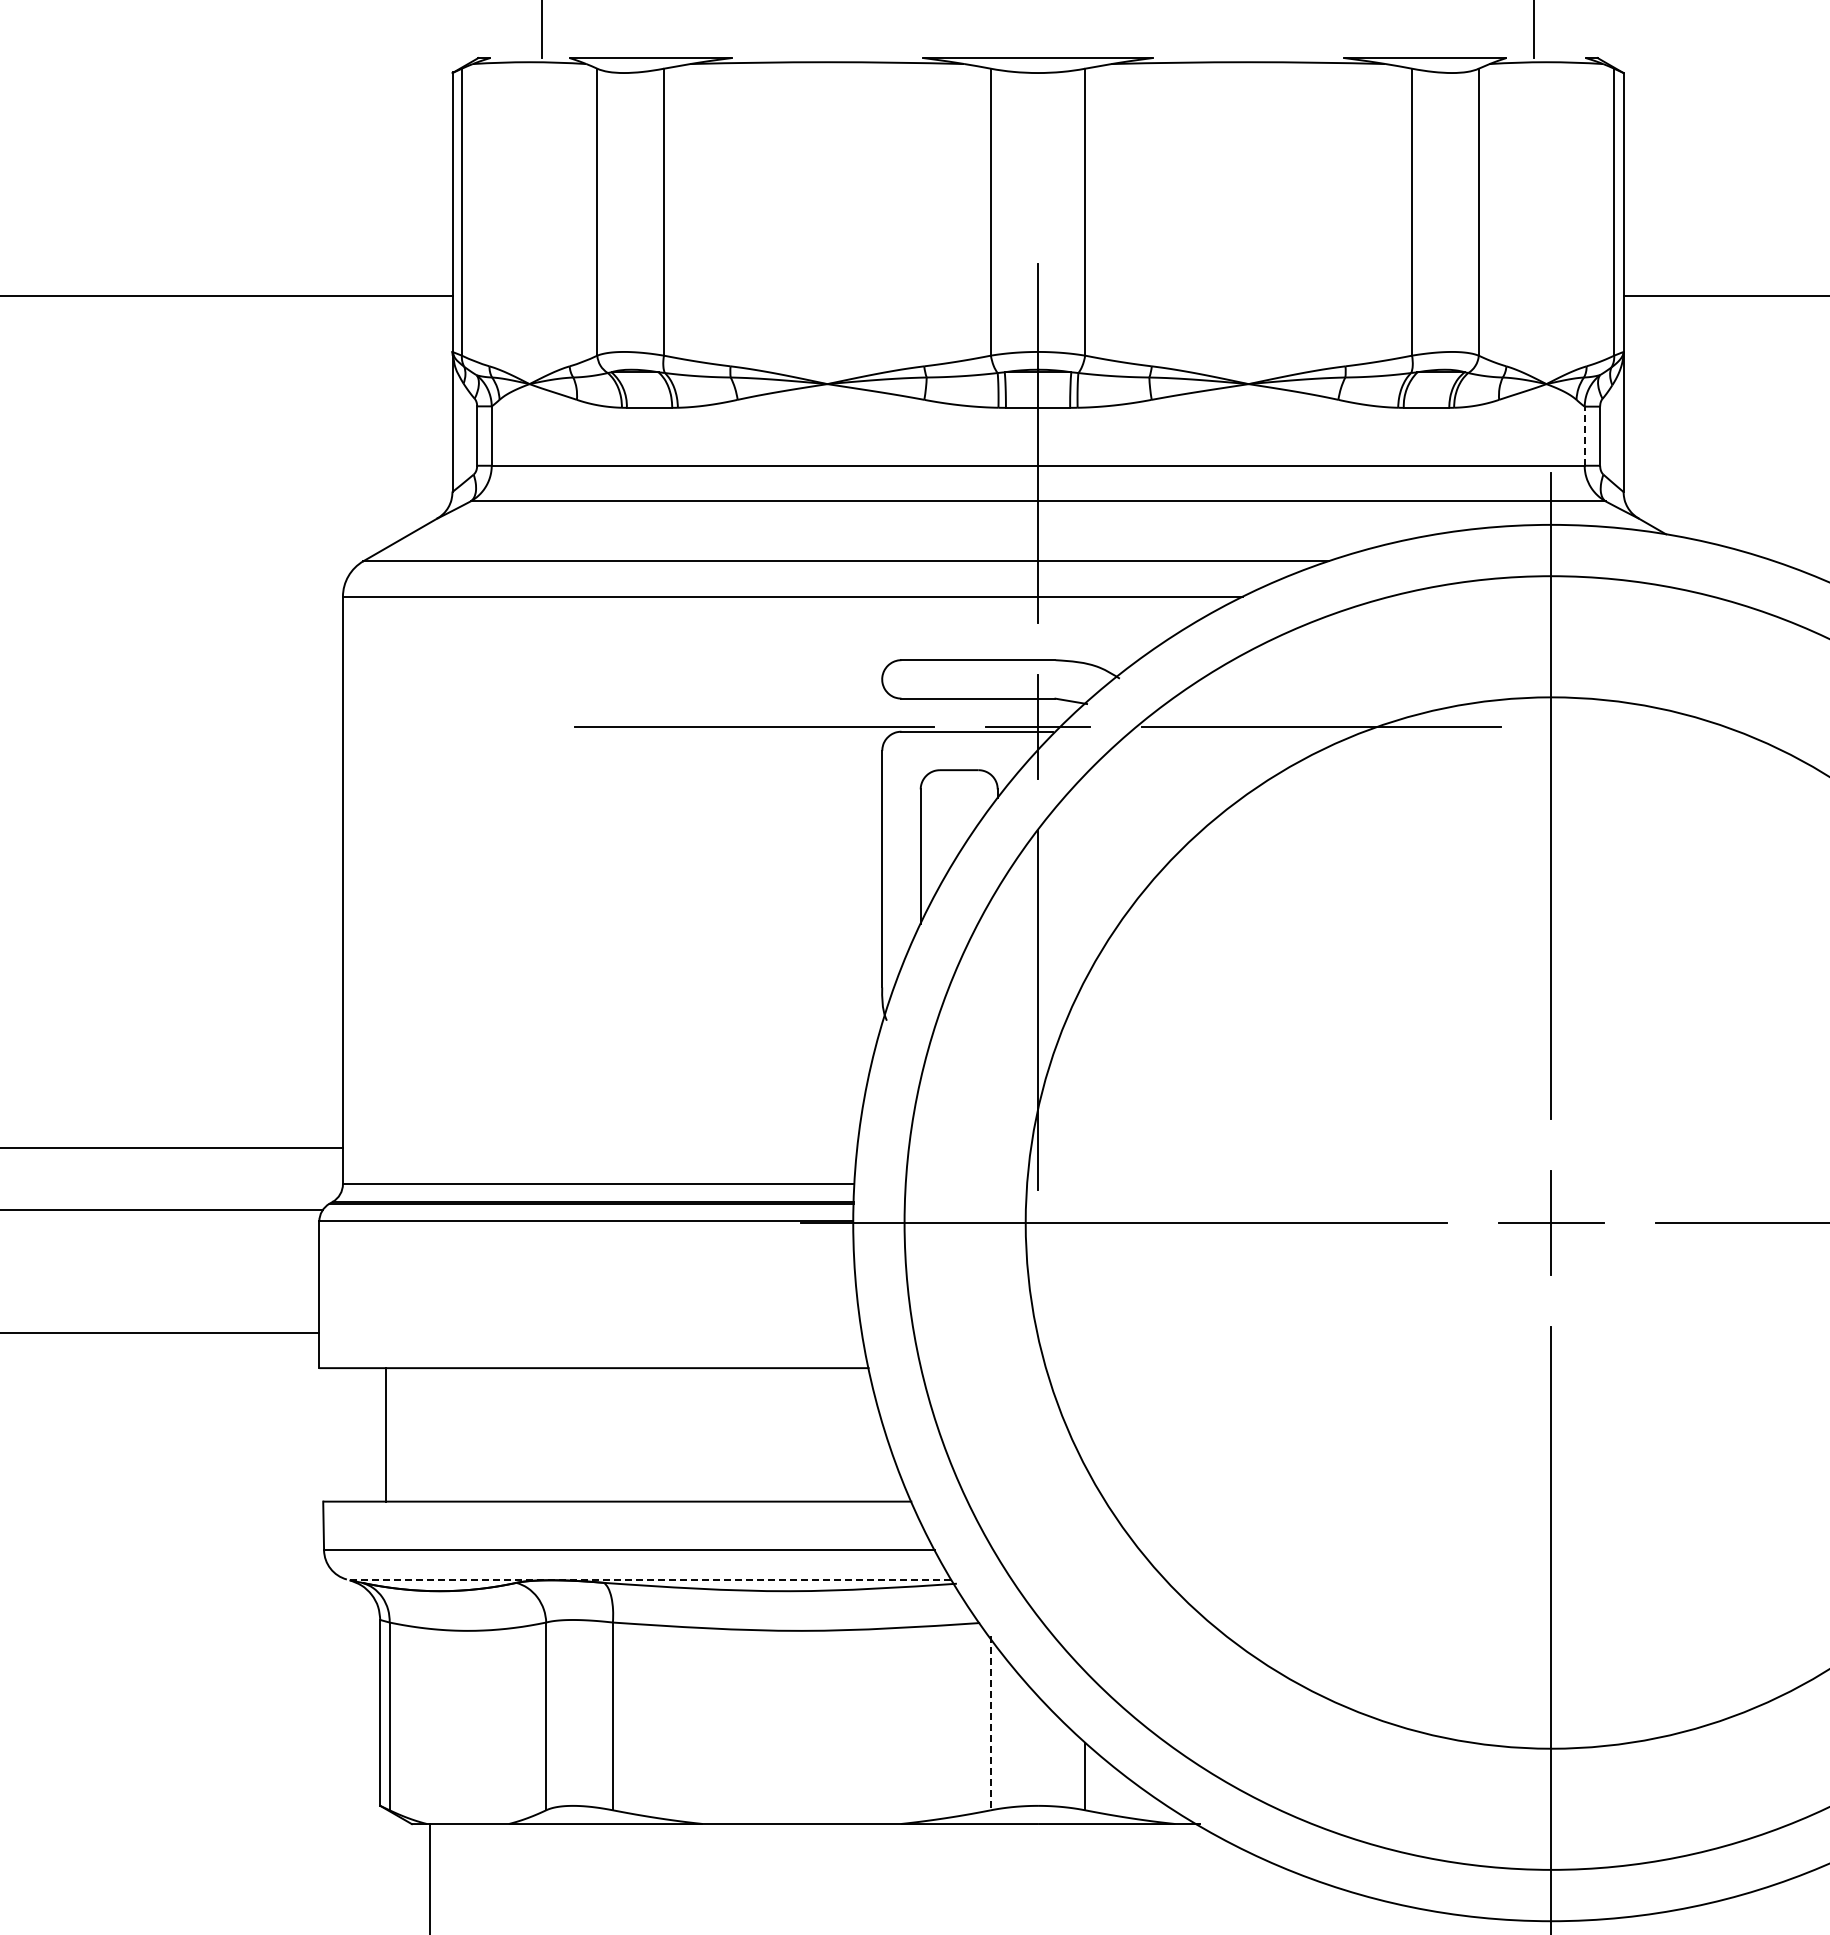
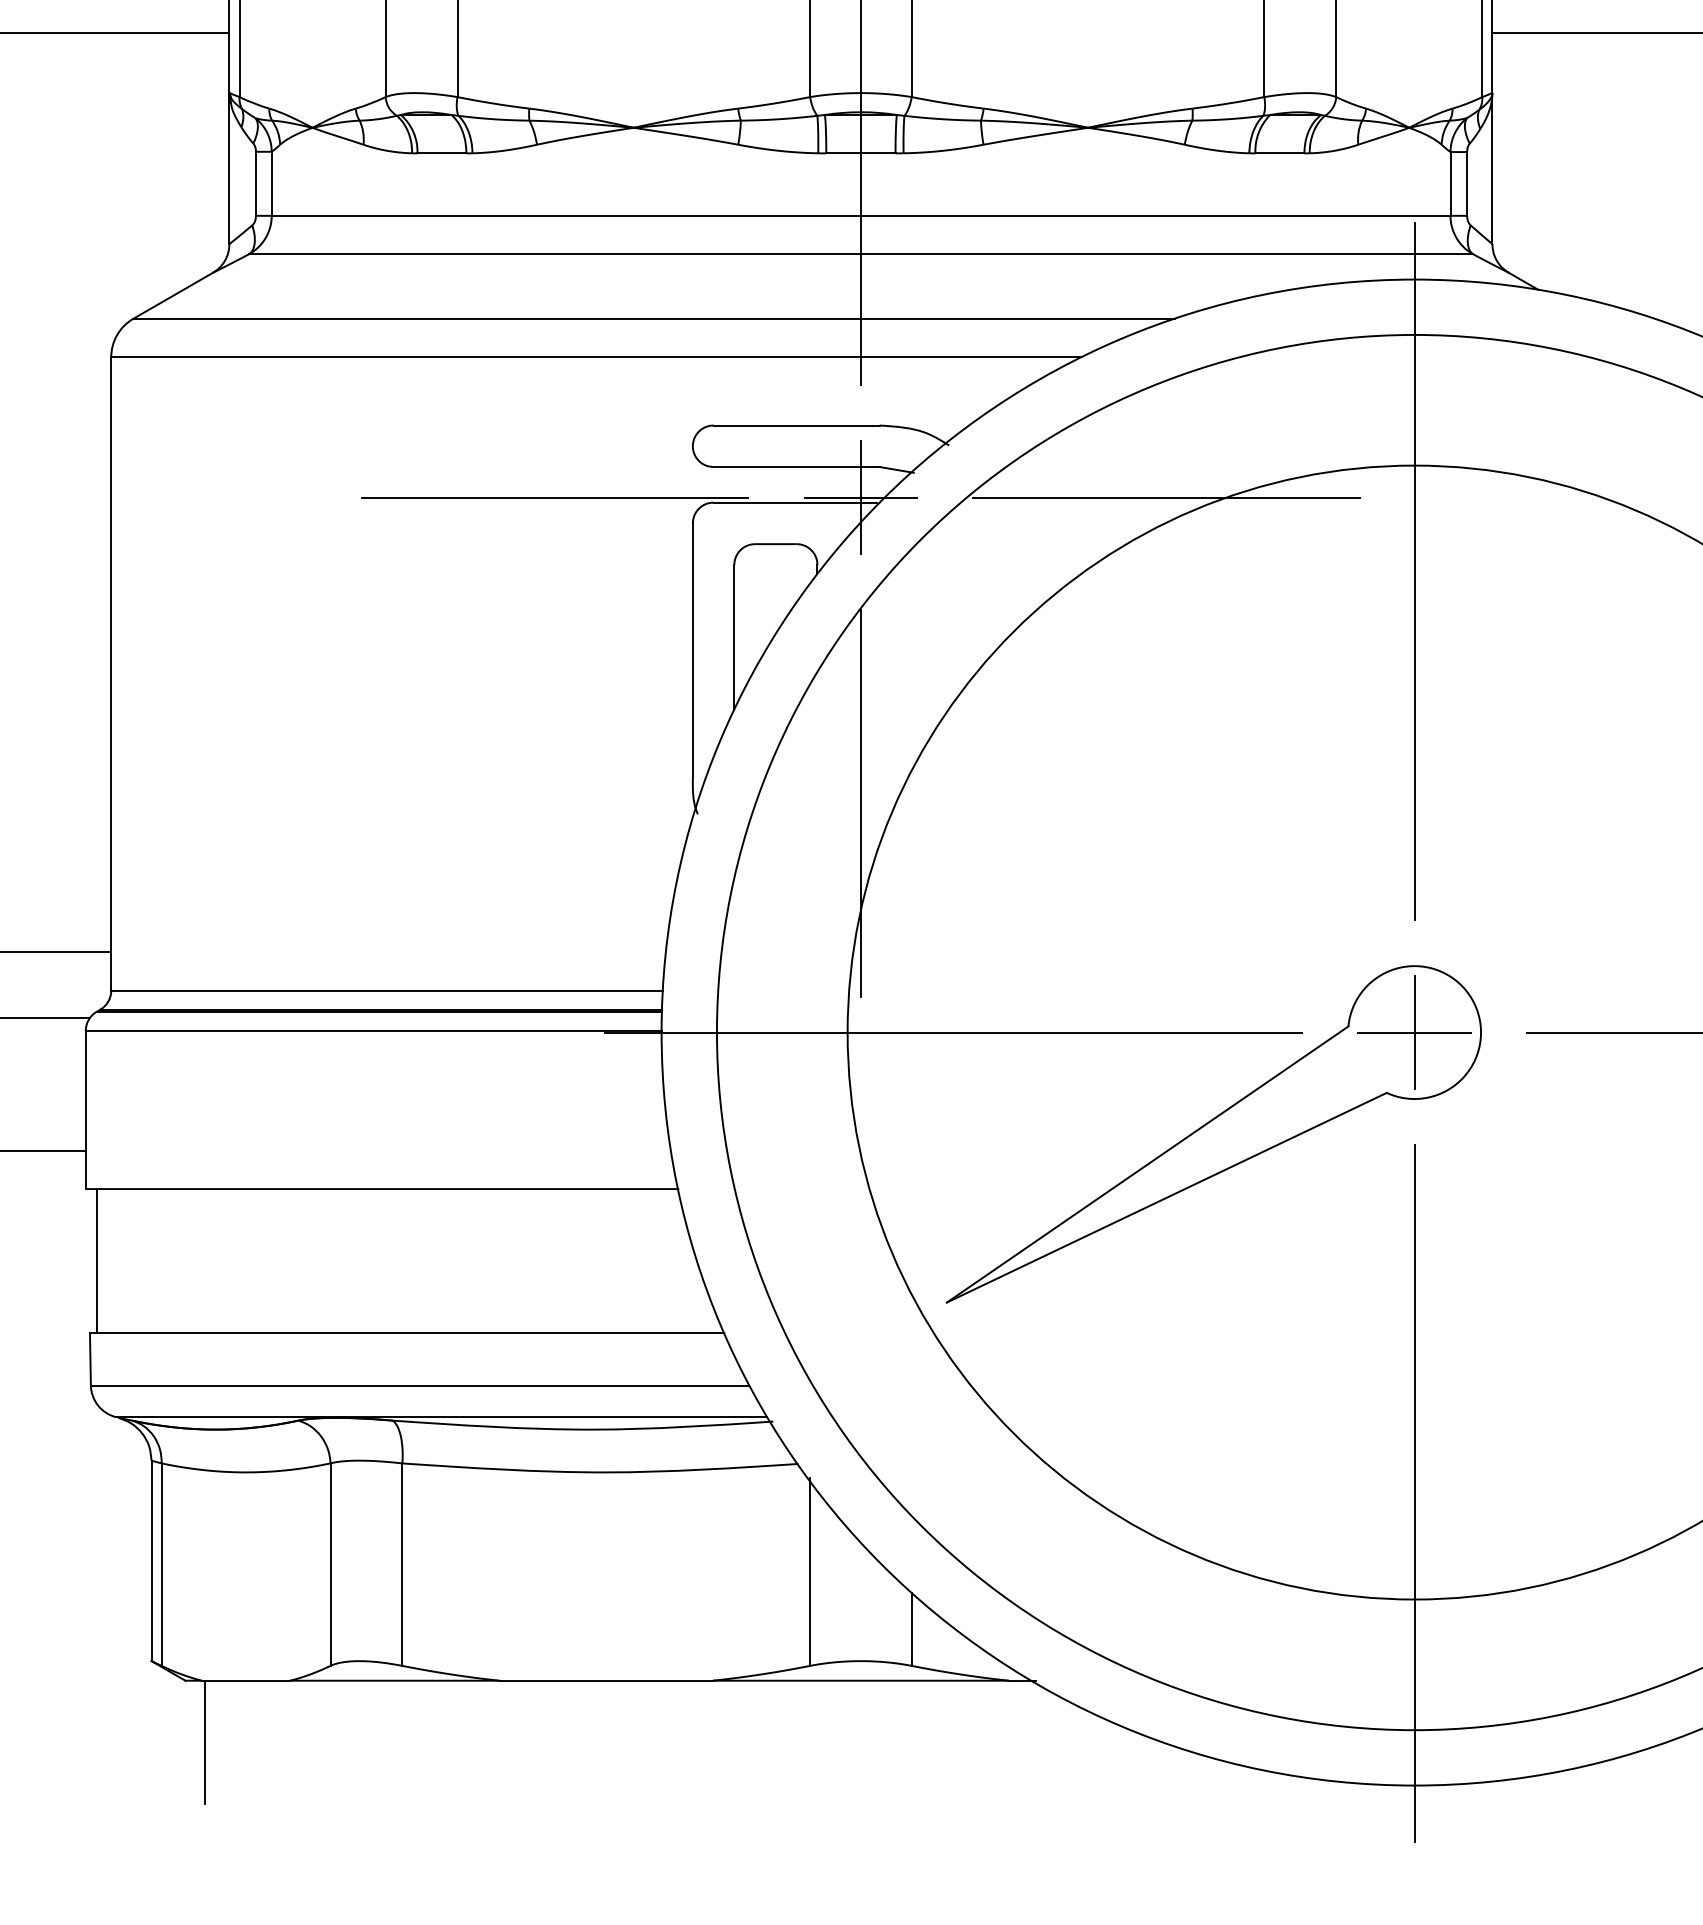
line: (1584, 436) -> (1450, 184), dashed -> solid
part: (1364, 1317) -> (1213, 1134), added
line: (385, 1434) -> (96, 1260), moved
line: (648, 1579) -> (440, 1417), dashed -> solid
line: (990, 1723) -> (809, 1572), dashed -> solid

